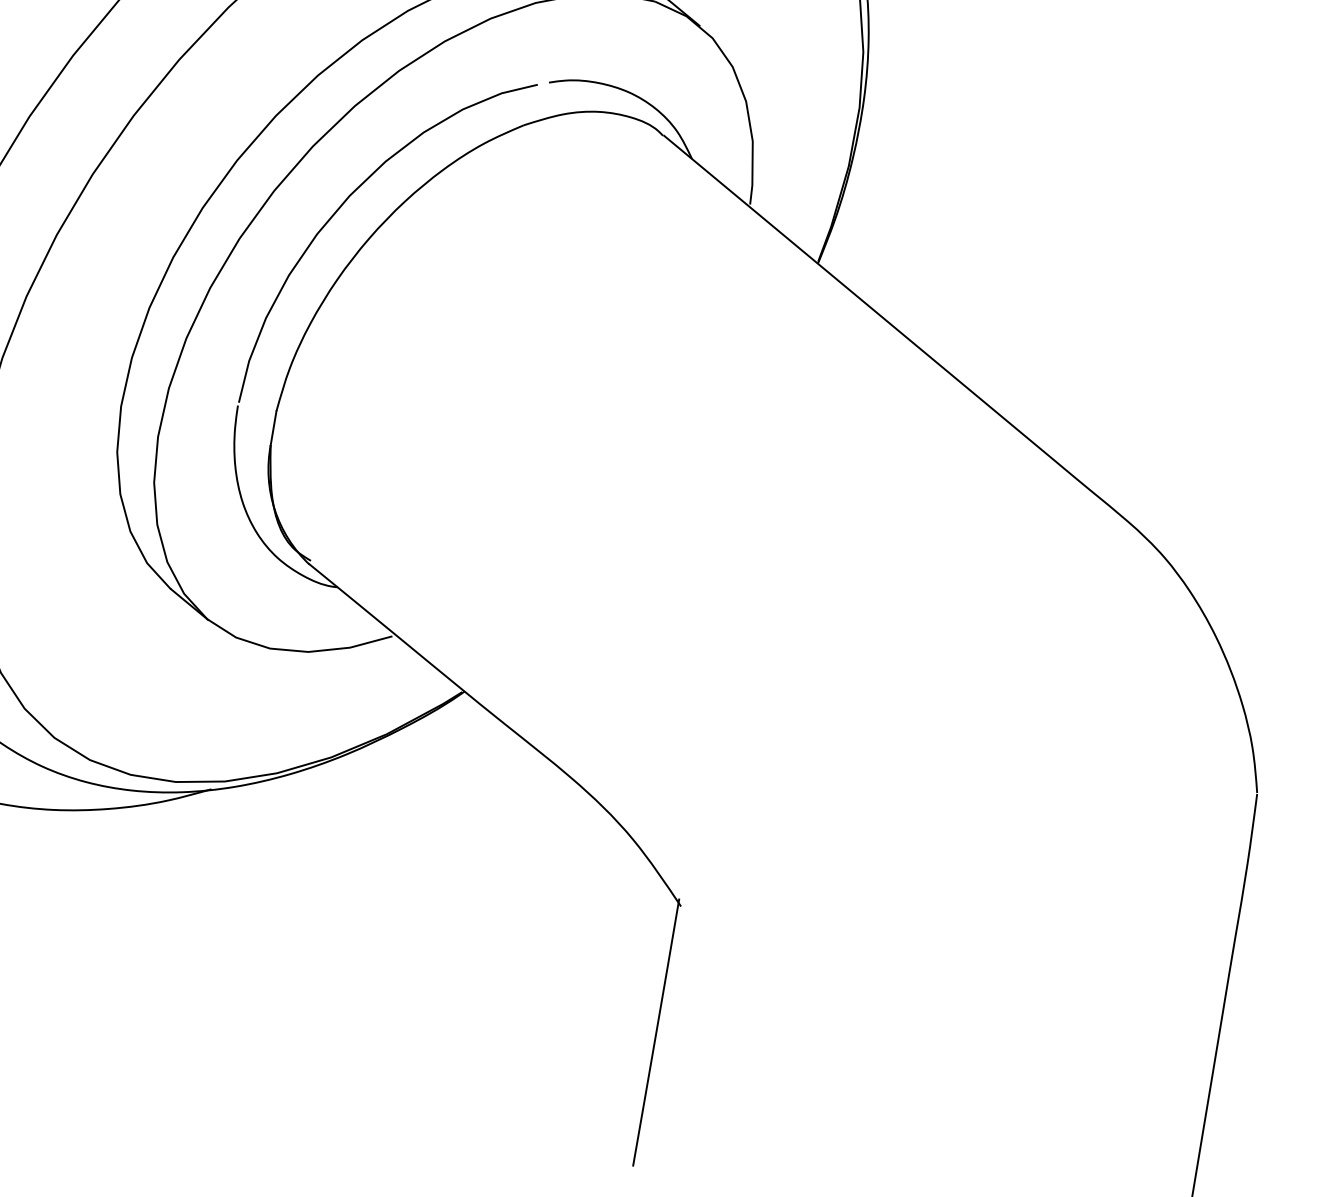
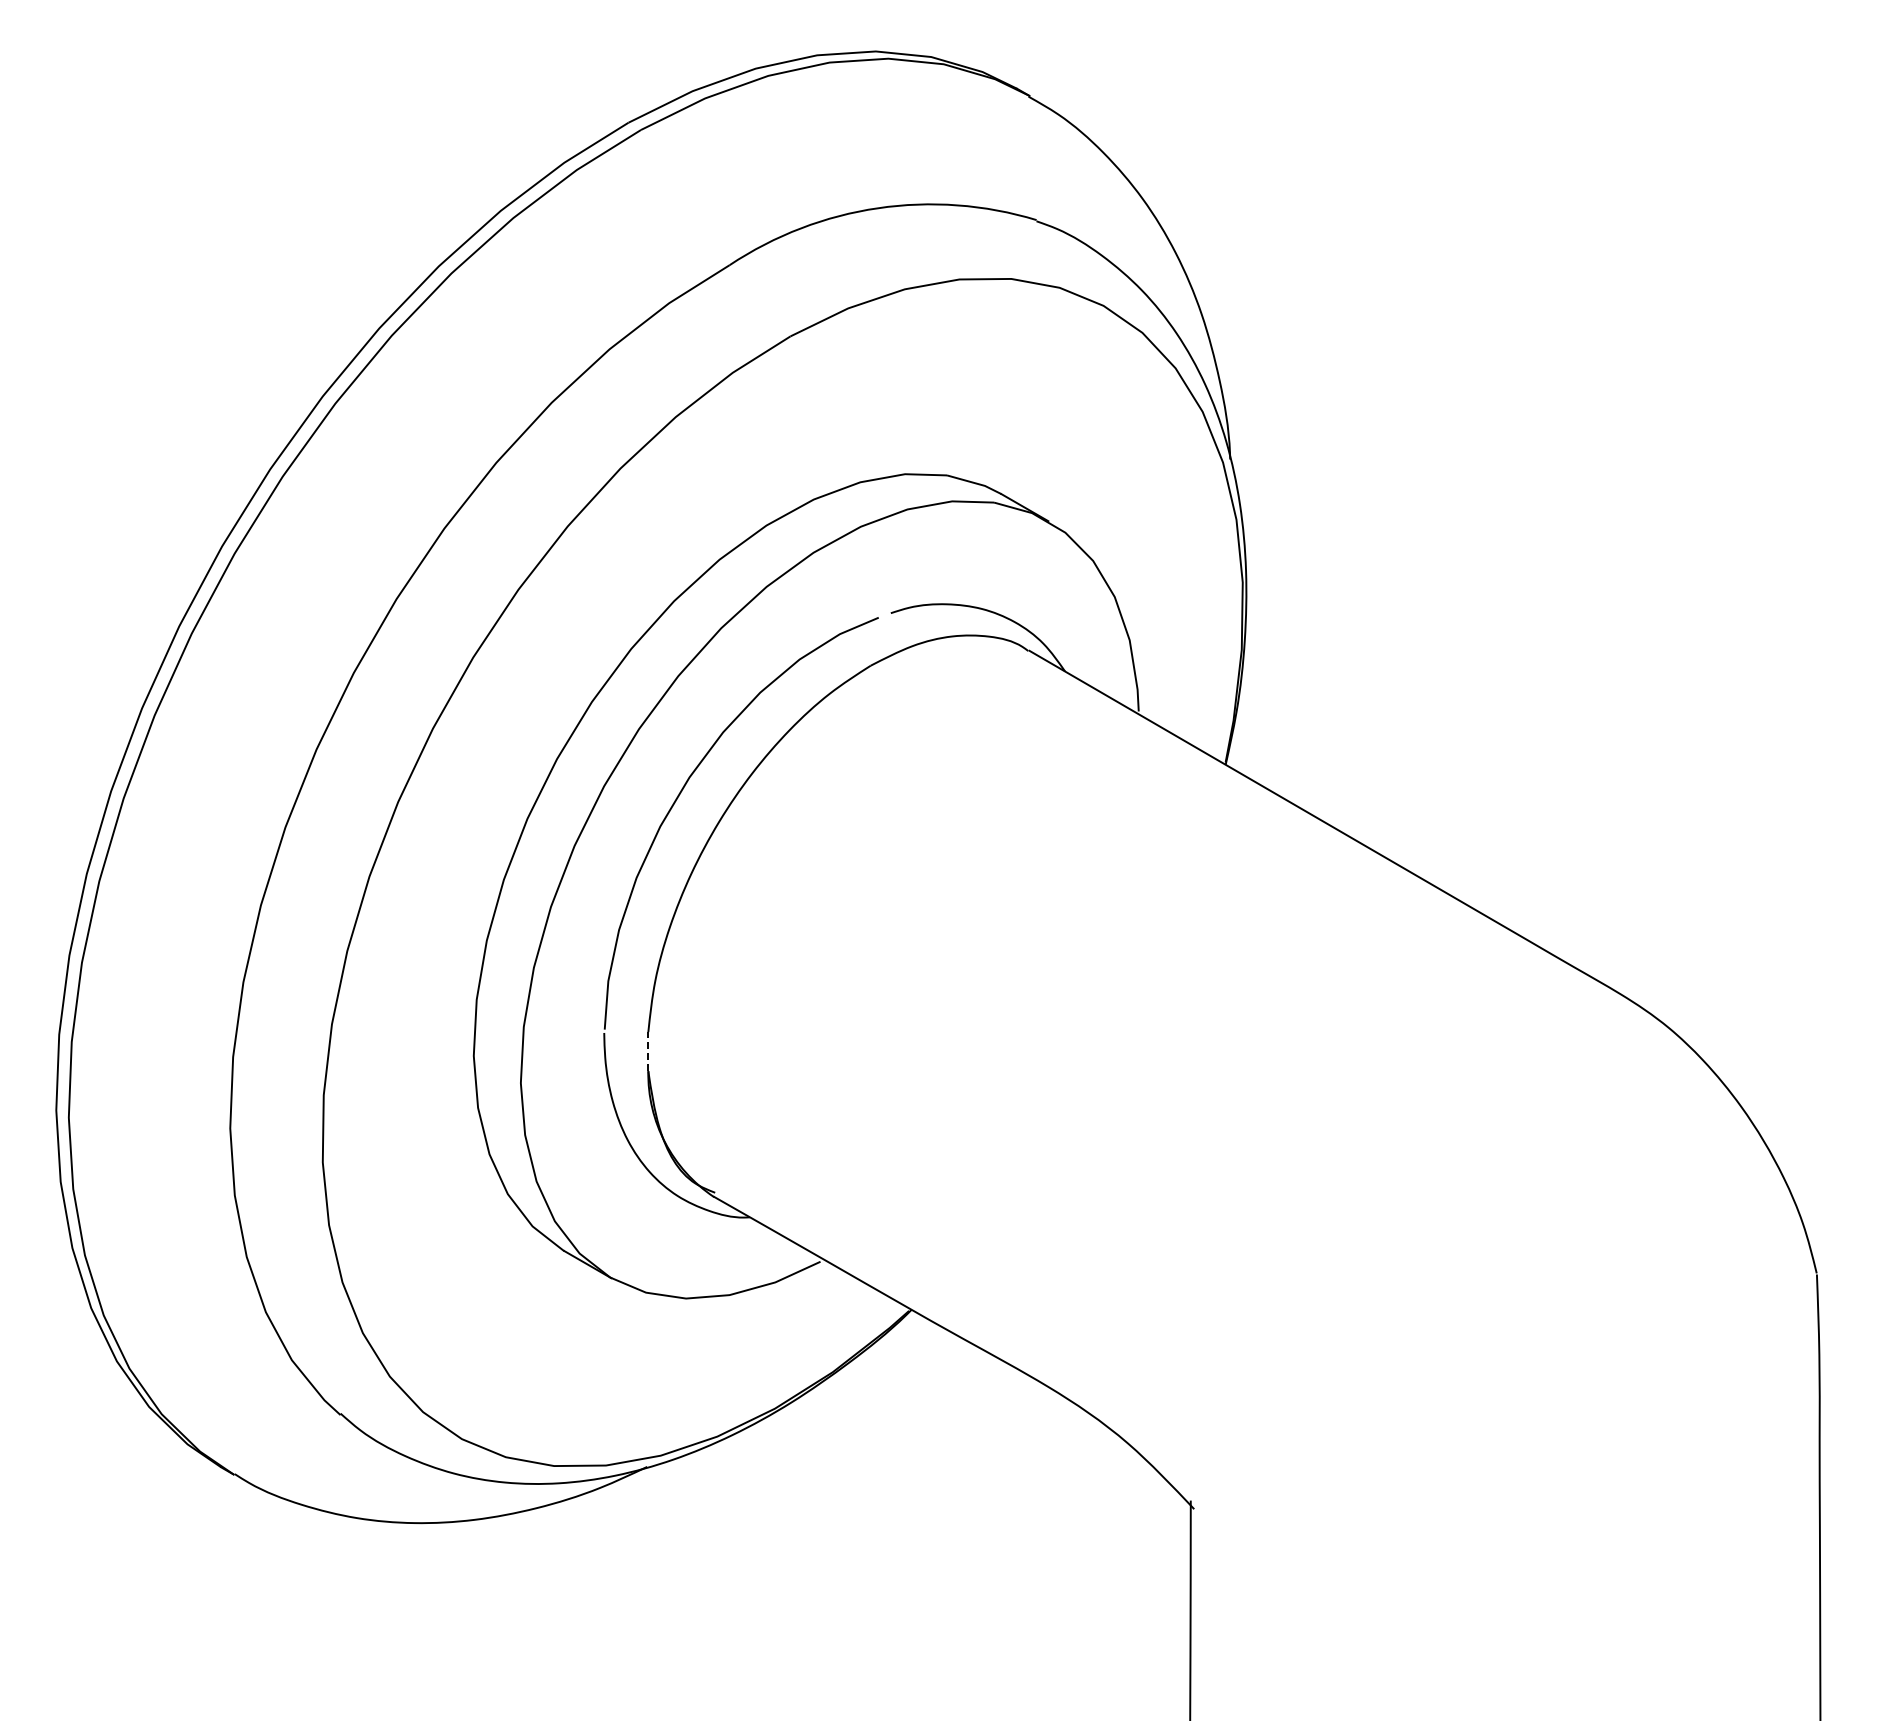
line: (273, 428) -> (648, 1051), solid -> dashed

